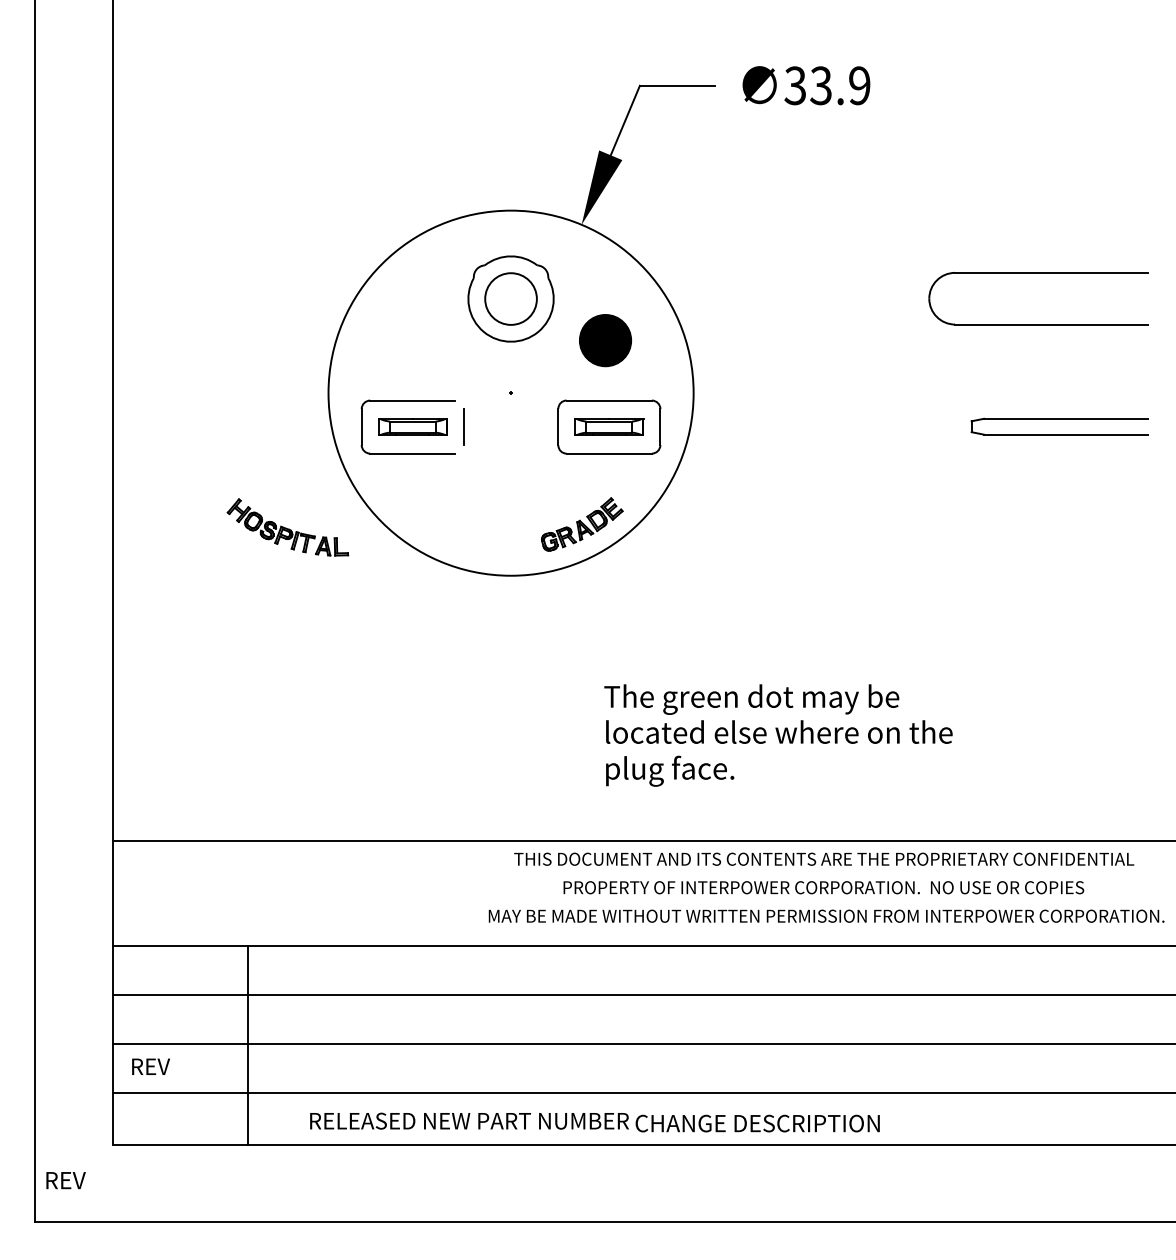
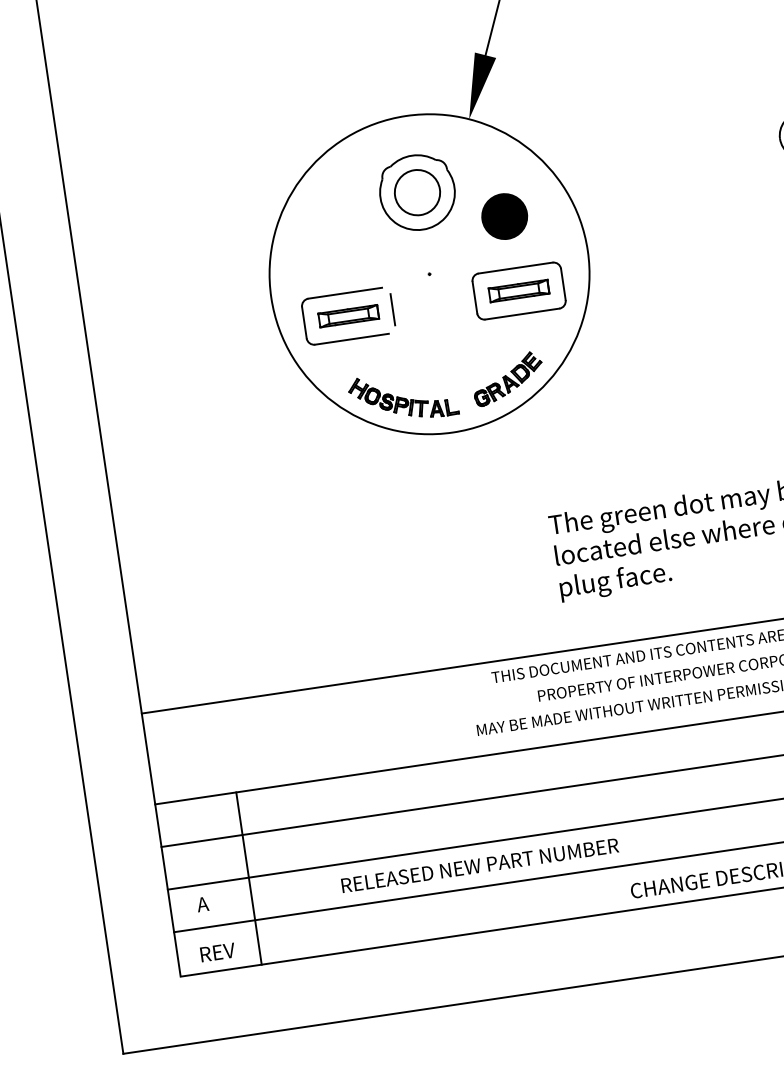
part: (287, 527) -> (402, 397), moved
line: (247, 1044) -> (248, 877), moved
text: (150, 1066) -> (203, 904), REV -> A
text: (469, 1120) -> (479, 865), moved
text: (65, 1180) -> (217, 952), moved

